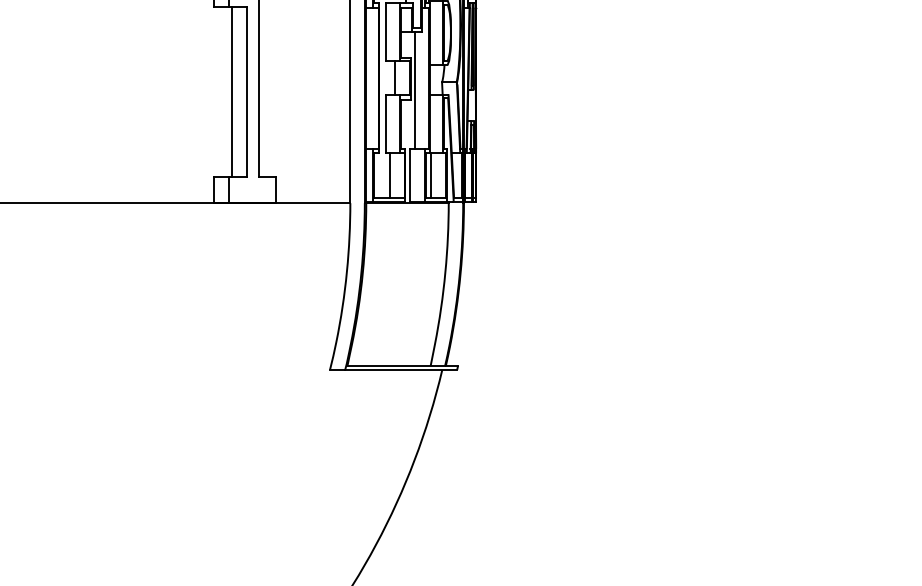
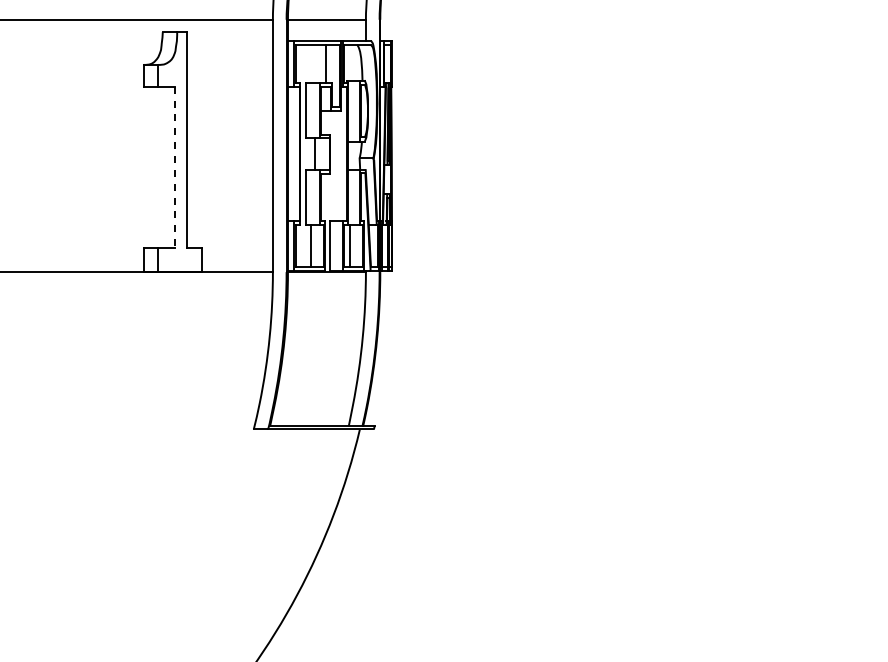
line: (414, 90) -> (333, 165), removed
line: (231, 91) -> (160, 166), removed
line: (247, 92) -> (175, 167), solid -> dashed

